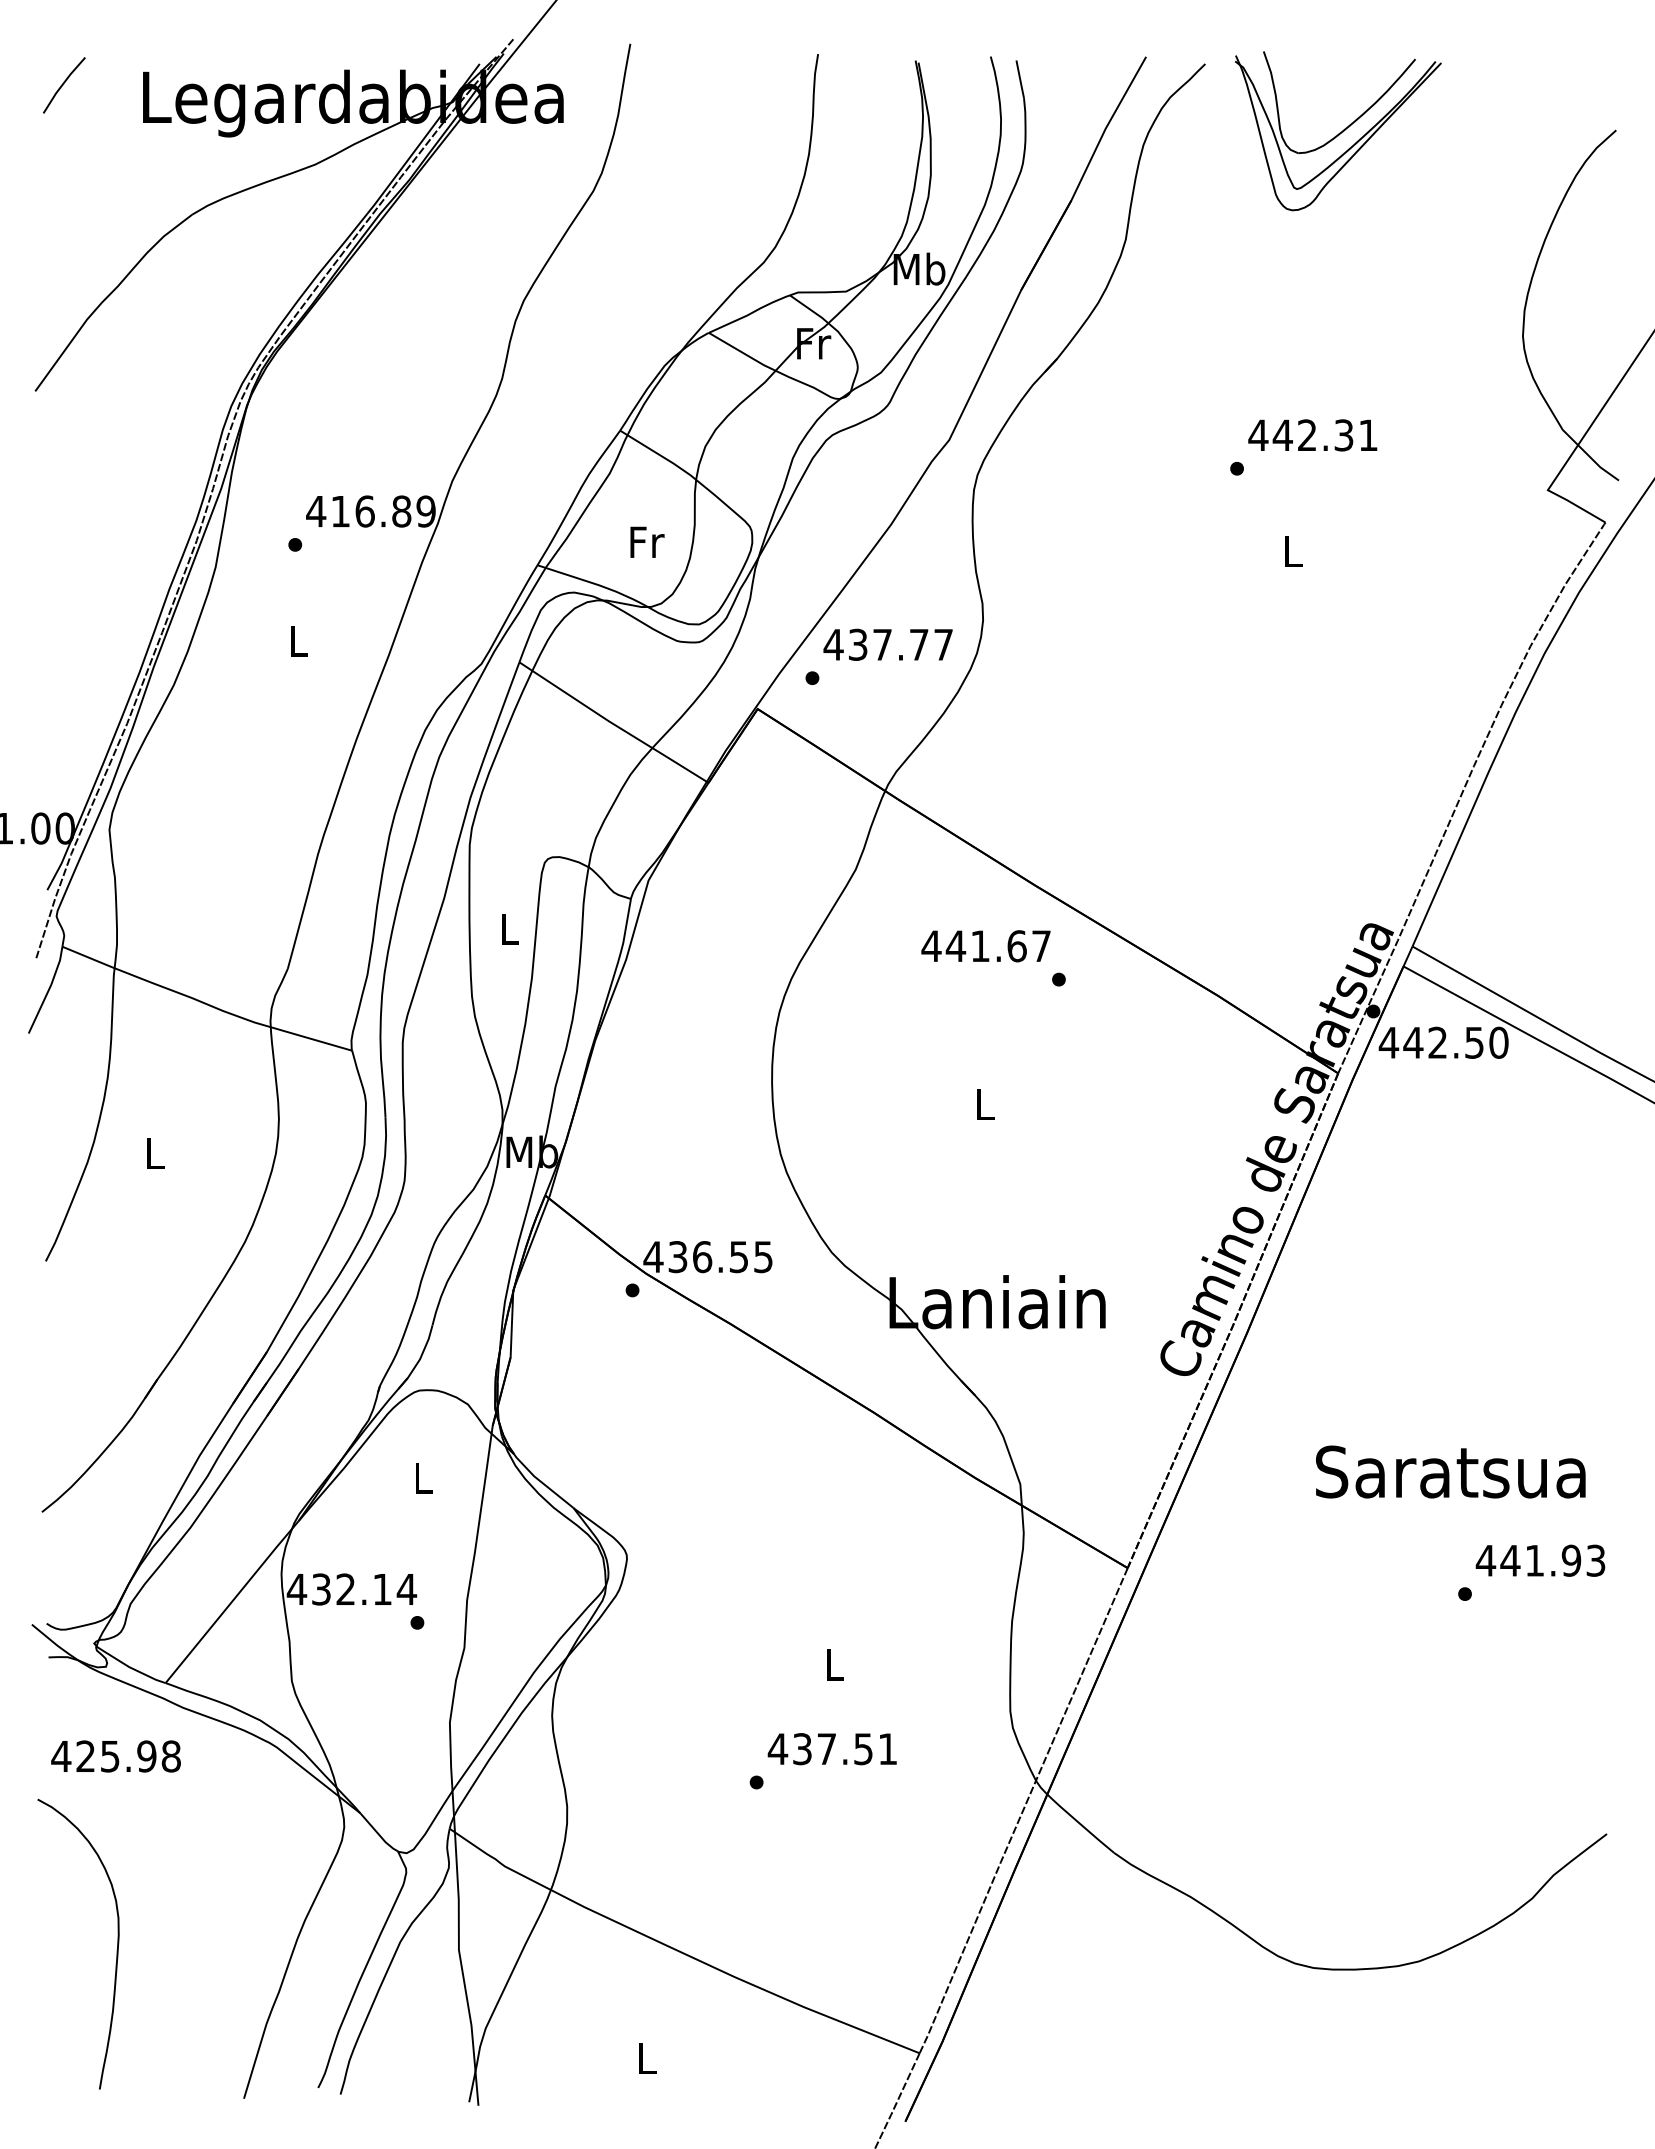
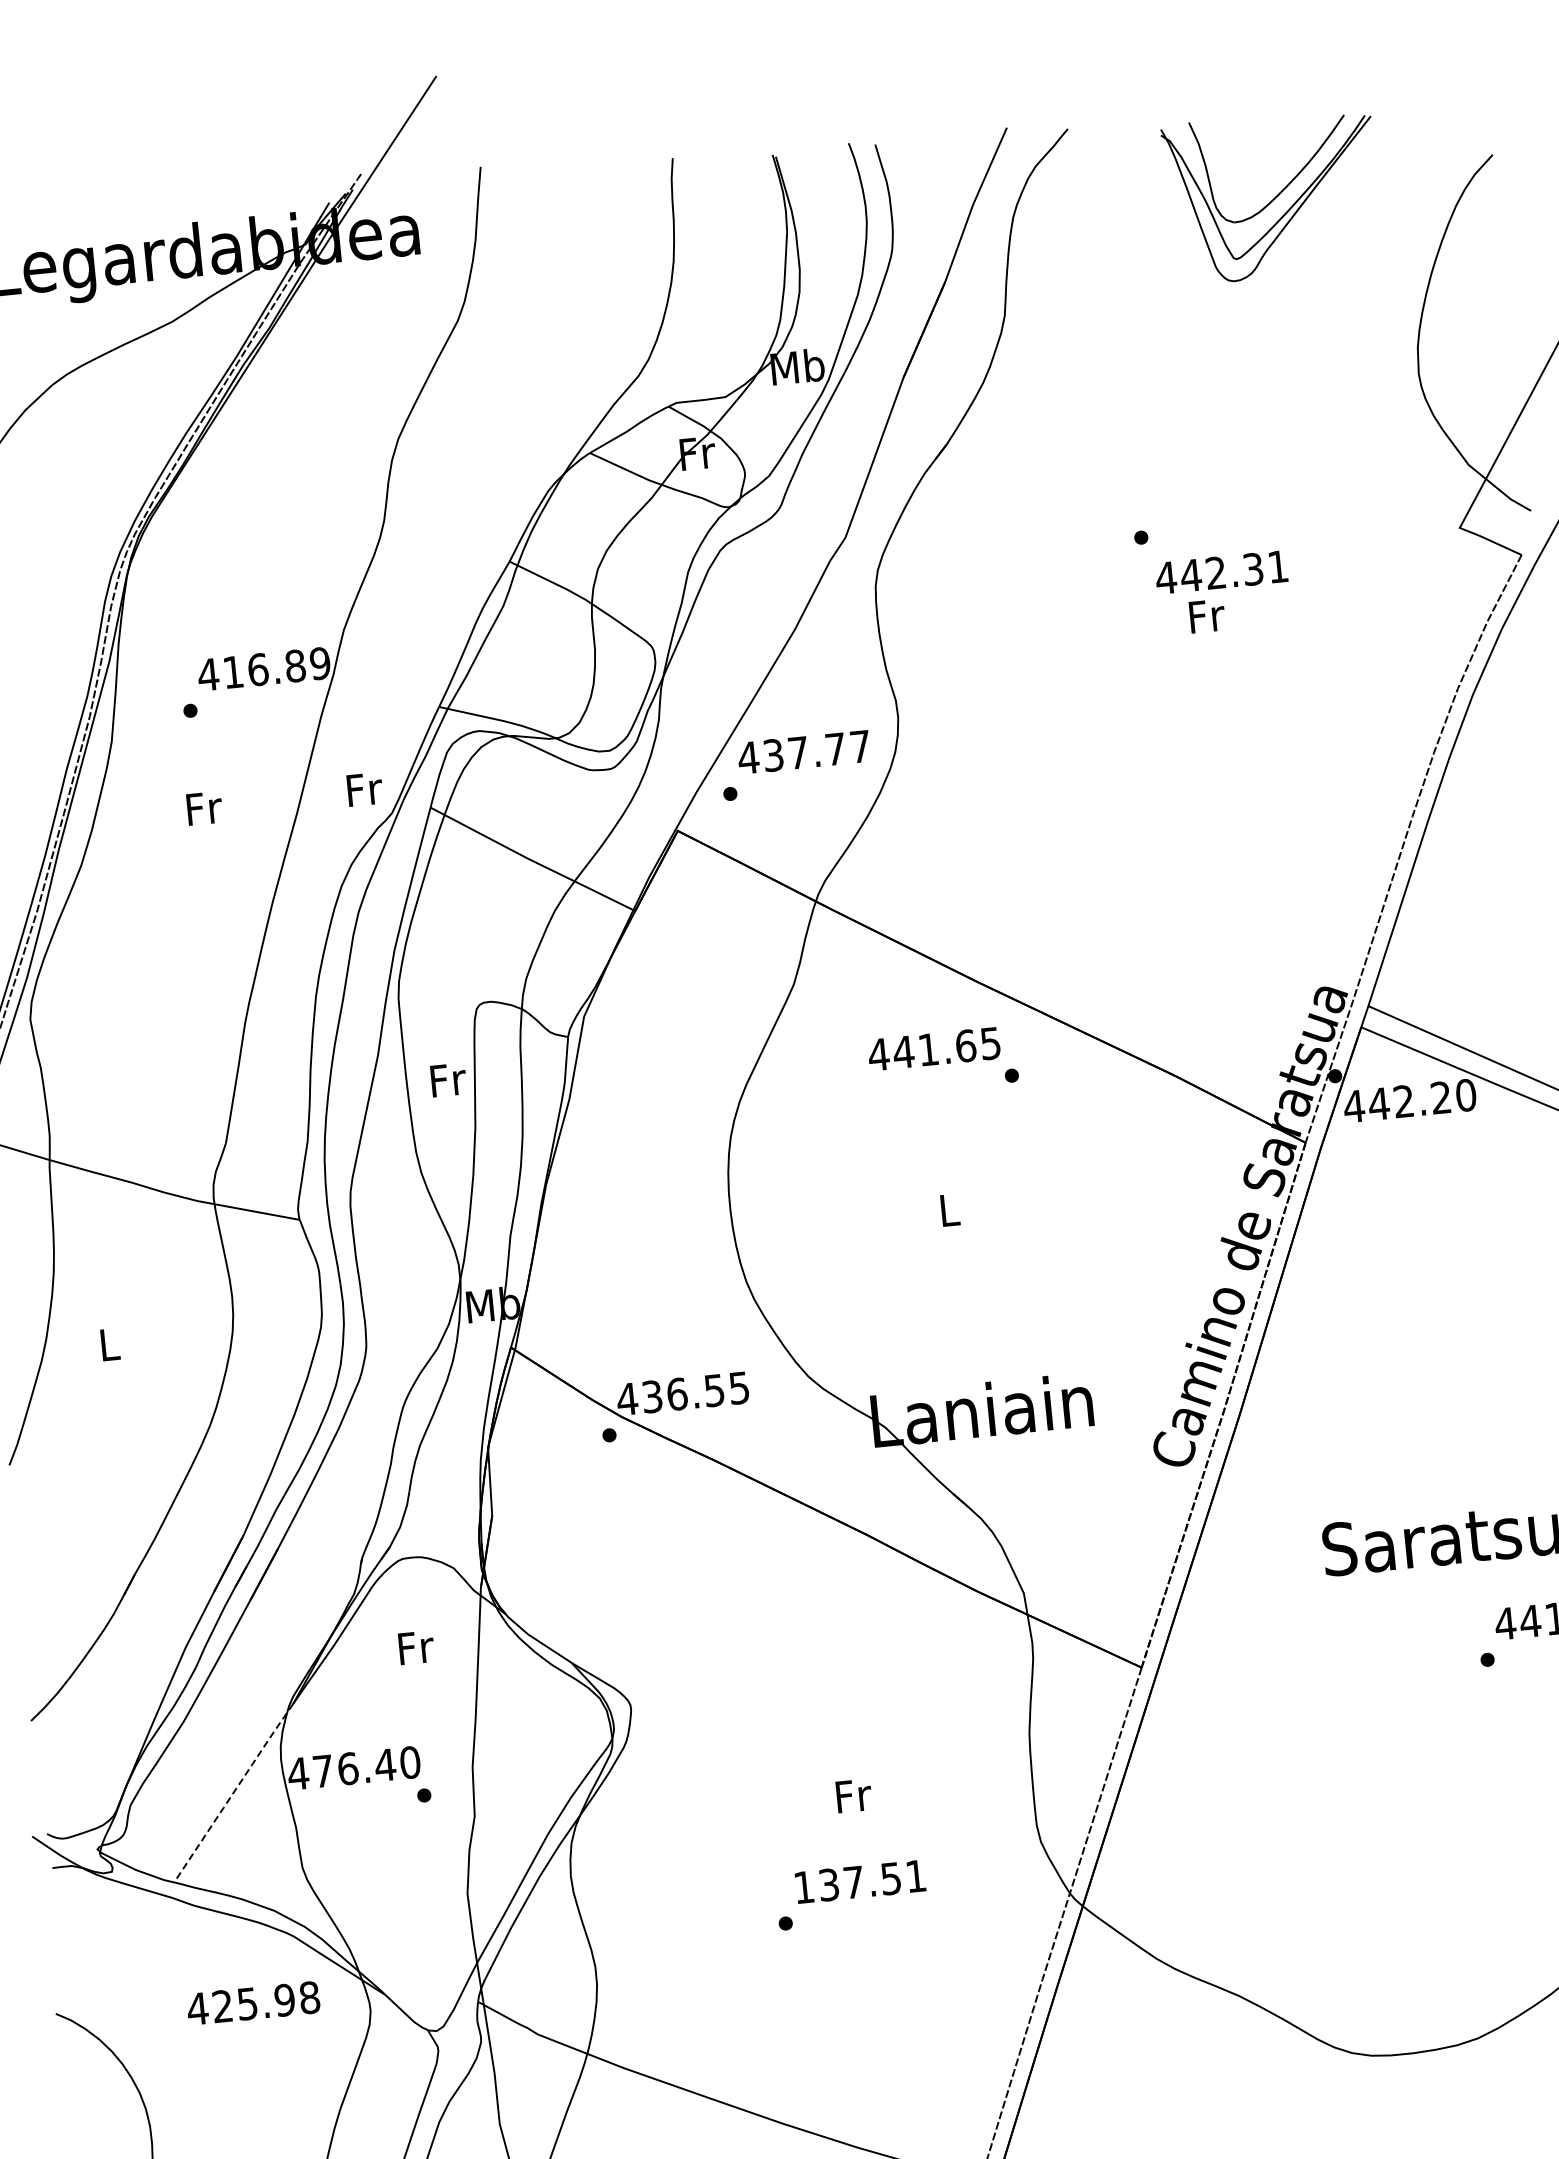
part: (1338, 131) -> (1273, 196), moved
text: (1312, 435) -> (1221, 572), moved
text: (647, 541) -> (365, 788), moved
text: (1293, 551) -> (1207, 616), L -> Fr
text: (299, 640) -> (204, 807), L -> Fr
text: (510, 928) -> (448, 1079), L -> Fr
text: (1041, 946) -> (990, 1043), 441.67 -> 441.65
text: (1474, 1042) -> (1441, 1097), 442.50 -> 442.20
text: (424, 1477) -> (416, 1646), L -> Fr
text: (364, 1589) -> (367, 1766), 432.14 -> 476.40
line: (231, 1602) -> (233, 1793), solid -> dashed
text: (835, 1664) -> (854, 1795), L -> Fr
text: (777, 1748) -> (803, 1886), 437.51 -> 137.51
text: (115, 1756) -> (252, 2003), moved

